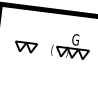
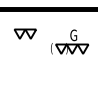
part: (26, 46) -> (25, 33), moved

